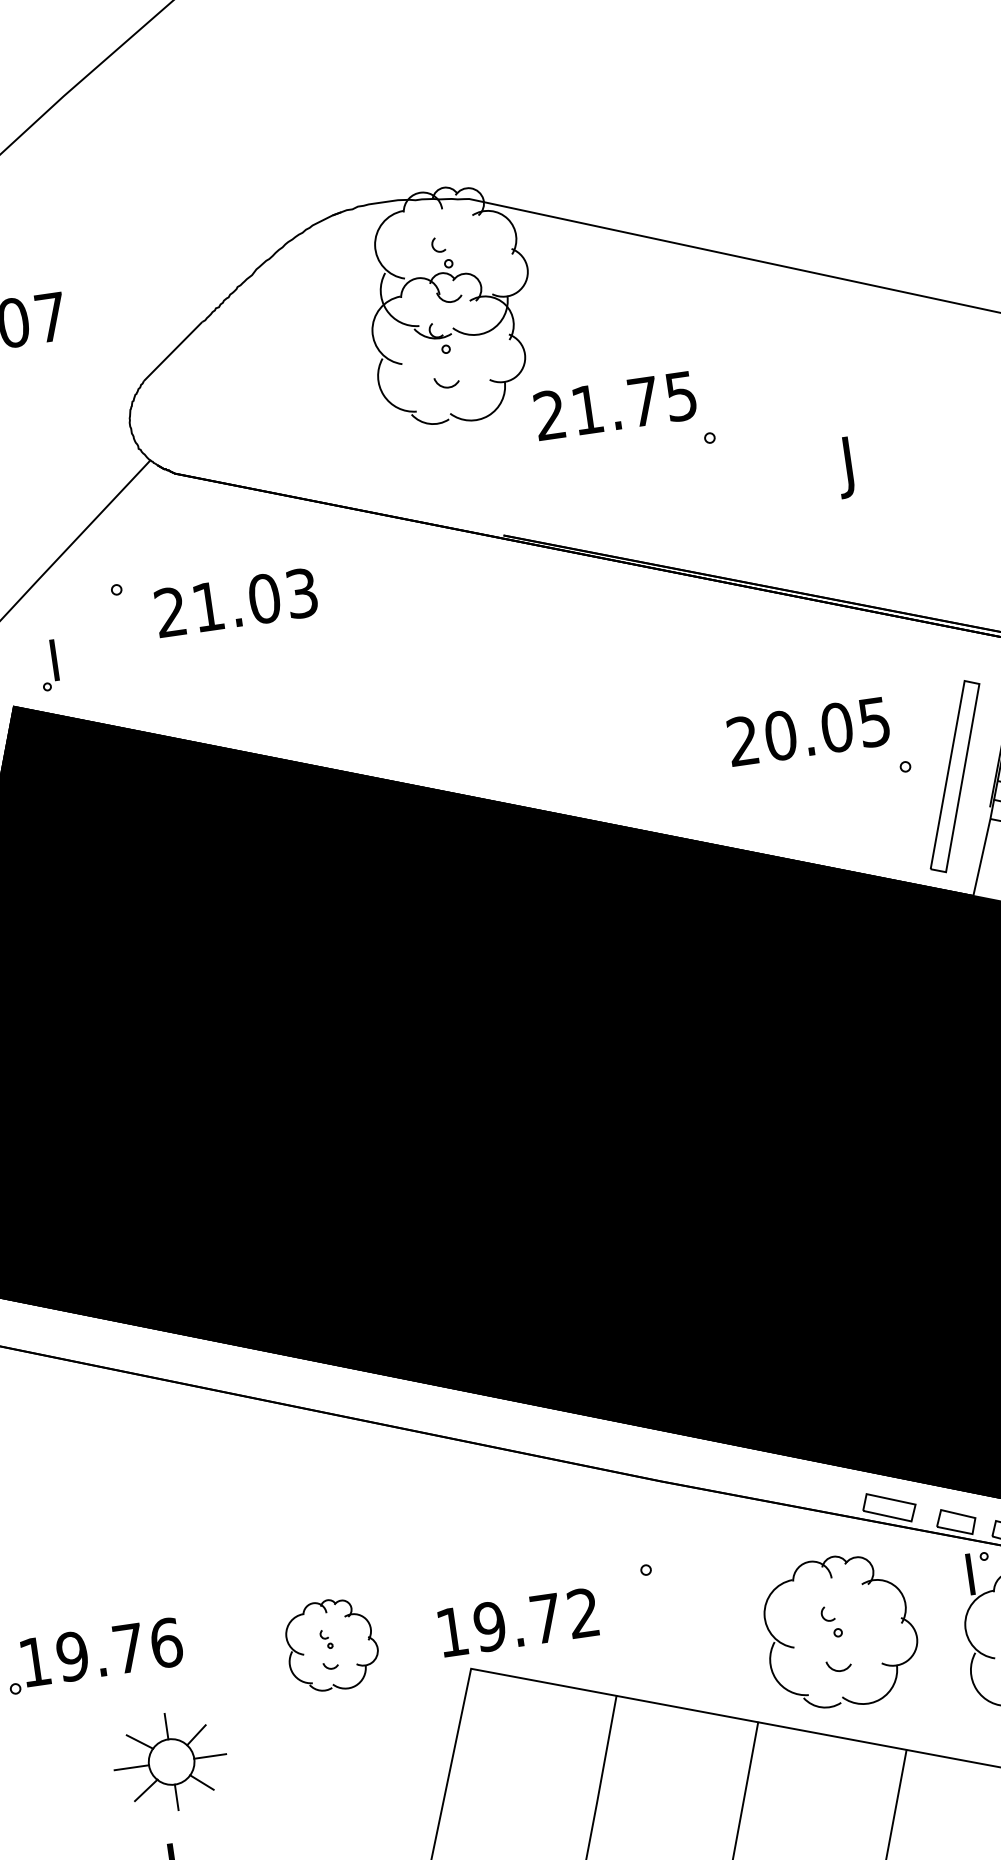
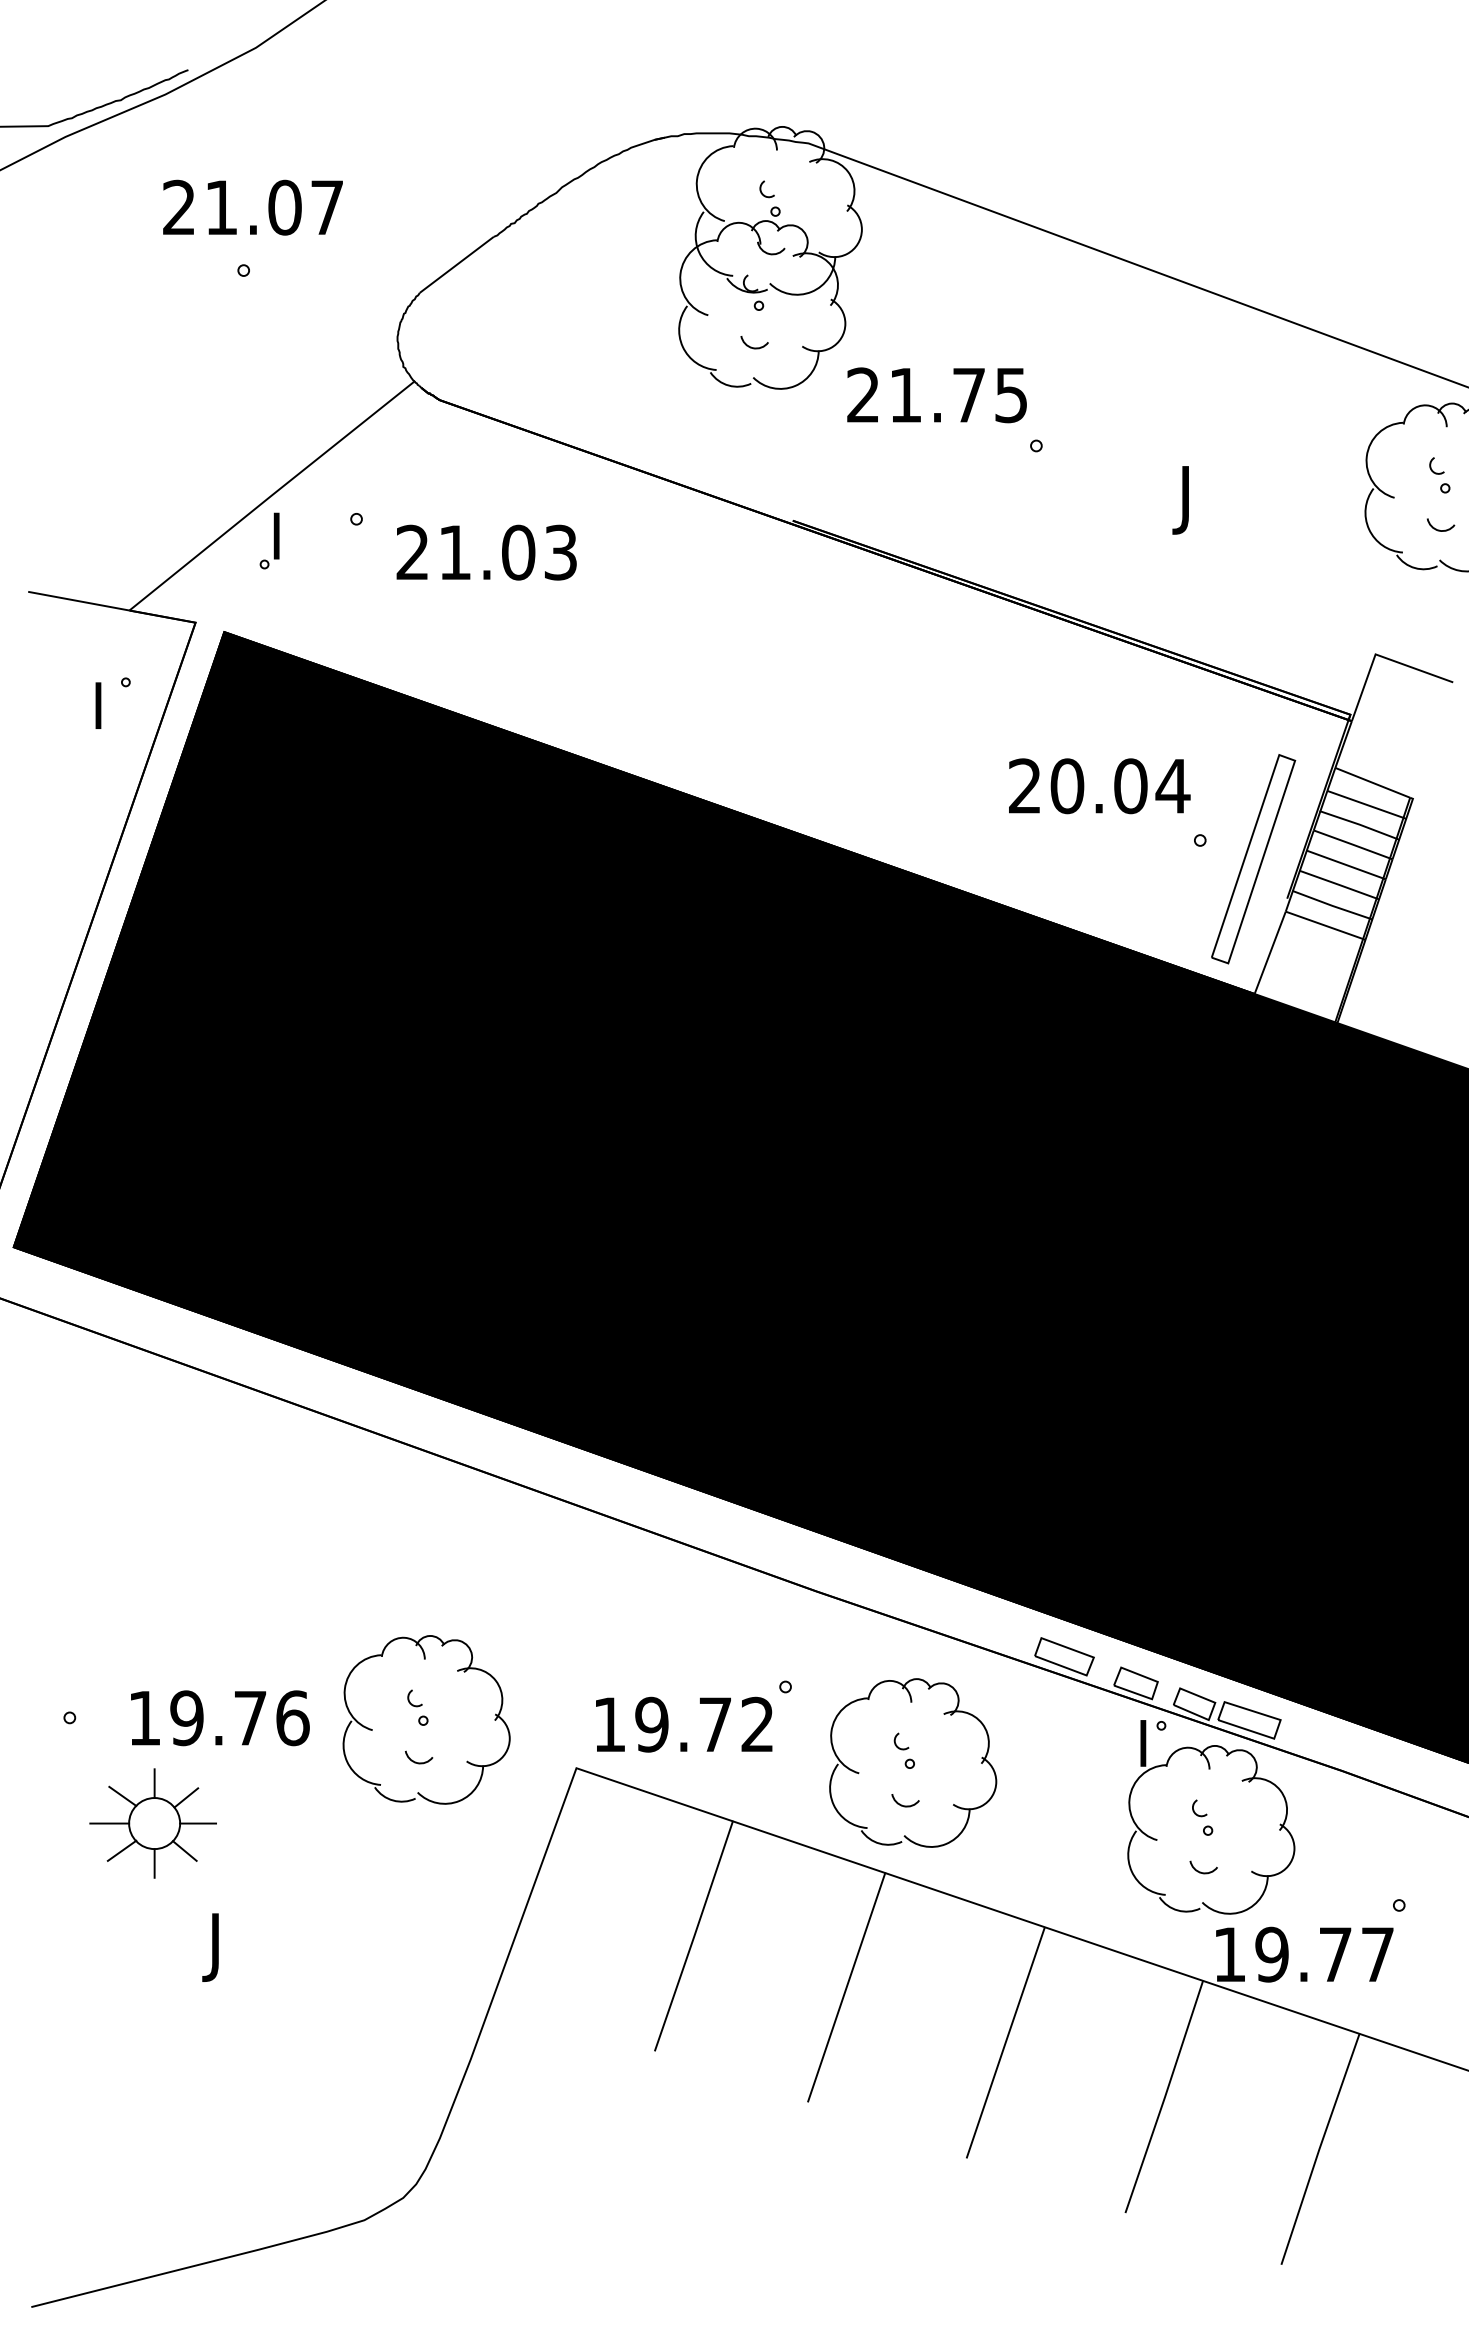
part: (48, 665) -> (269, 540), moved
text: (874, 722) -> (1172, 786), 20.05 -> 20.04
text: (518, 1622) -> (684, 1724), moved
part: (841, 1631) -> (913, 1762), moved
part: (331, 1644) -> (426, 1719), size x1.67
text: (102, 1652) -> (220, 1718), moved
part: (169, 1762) -> (152, 1823), moved

